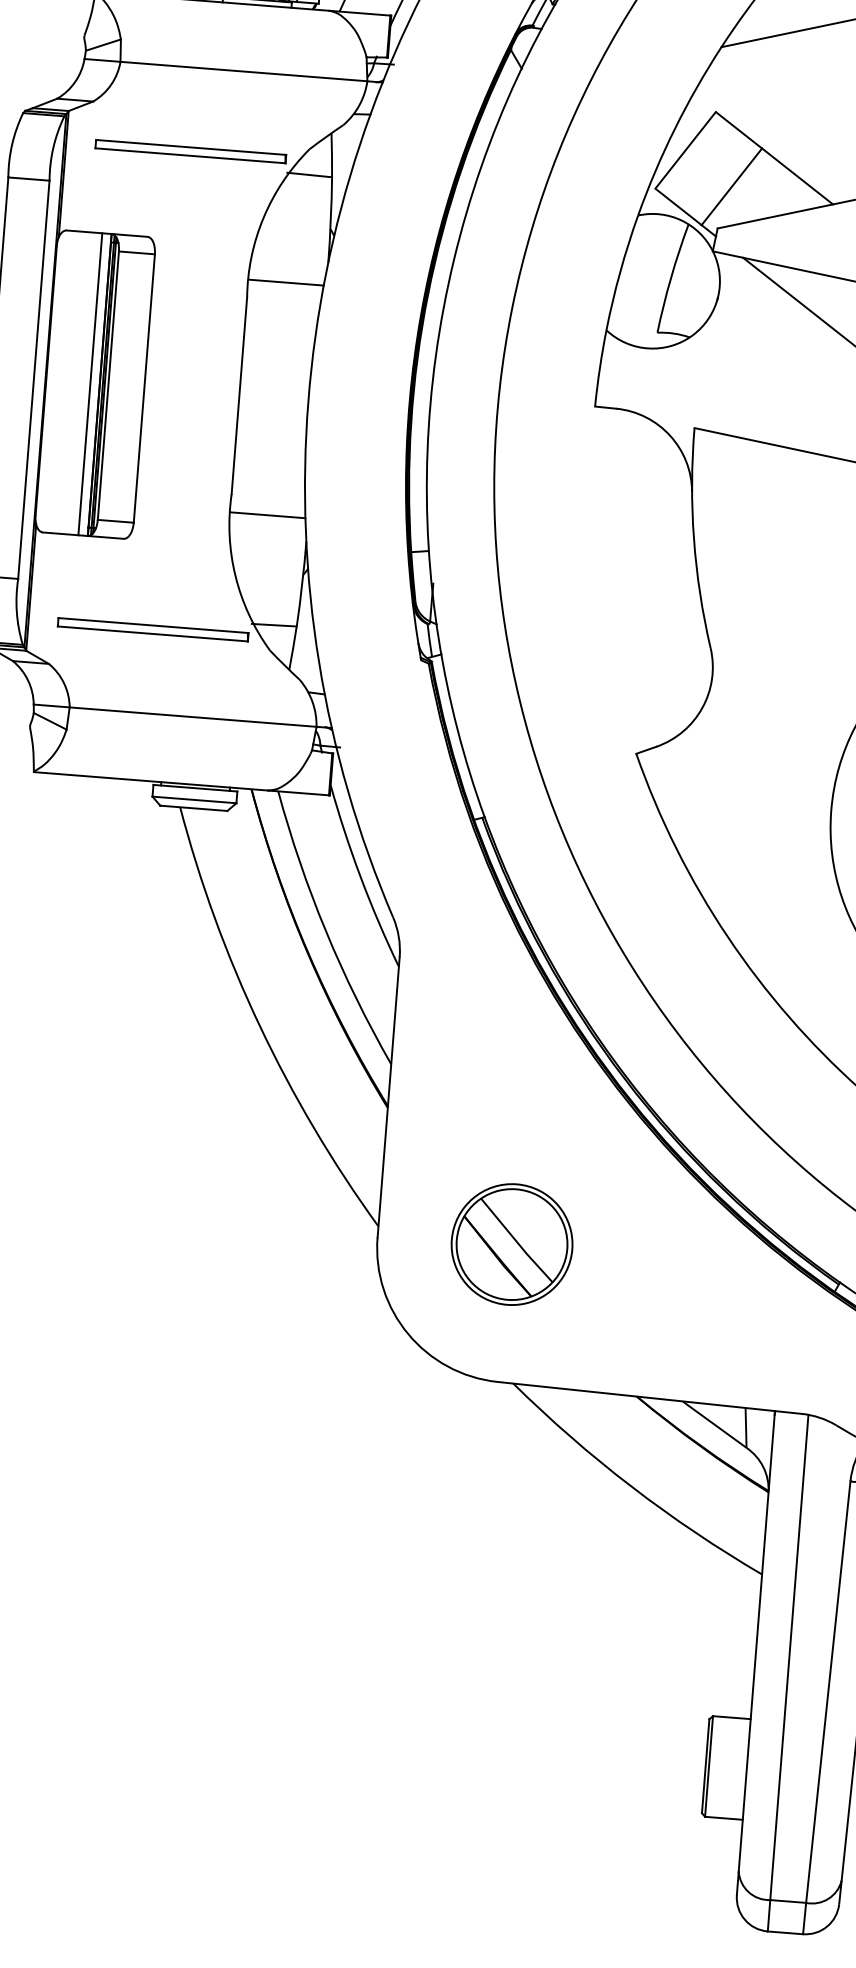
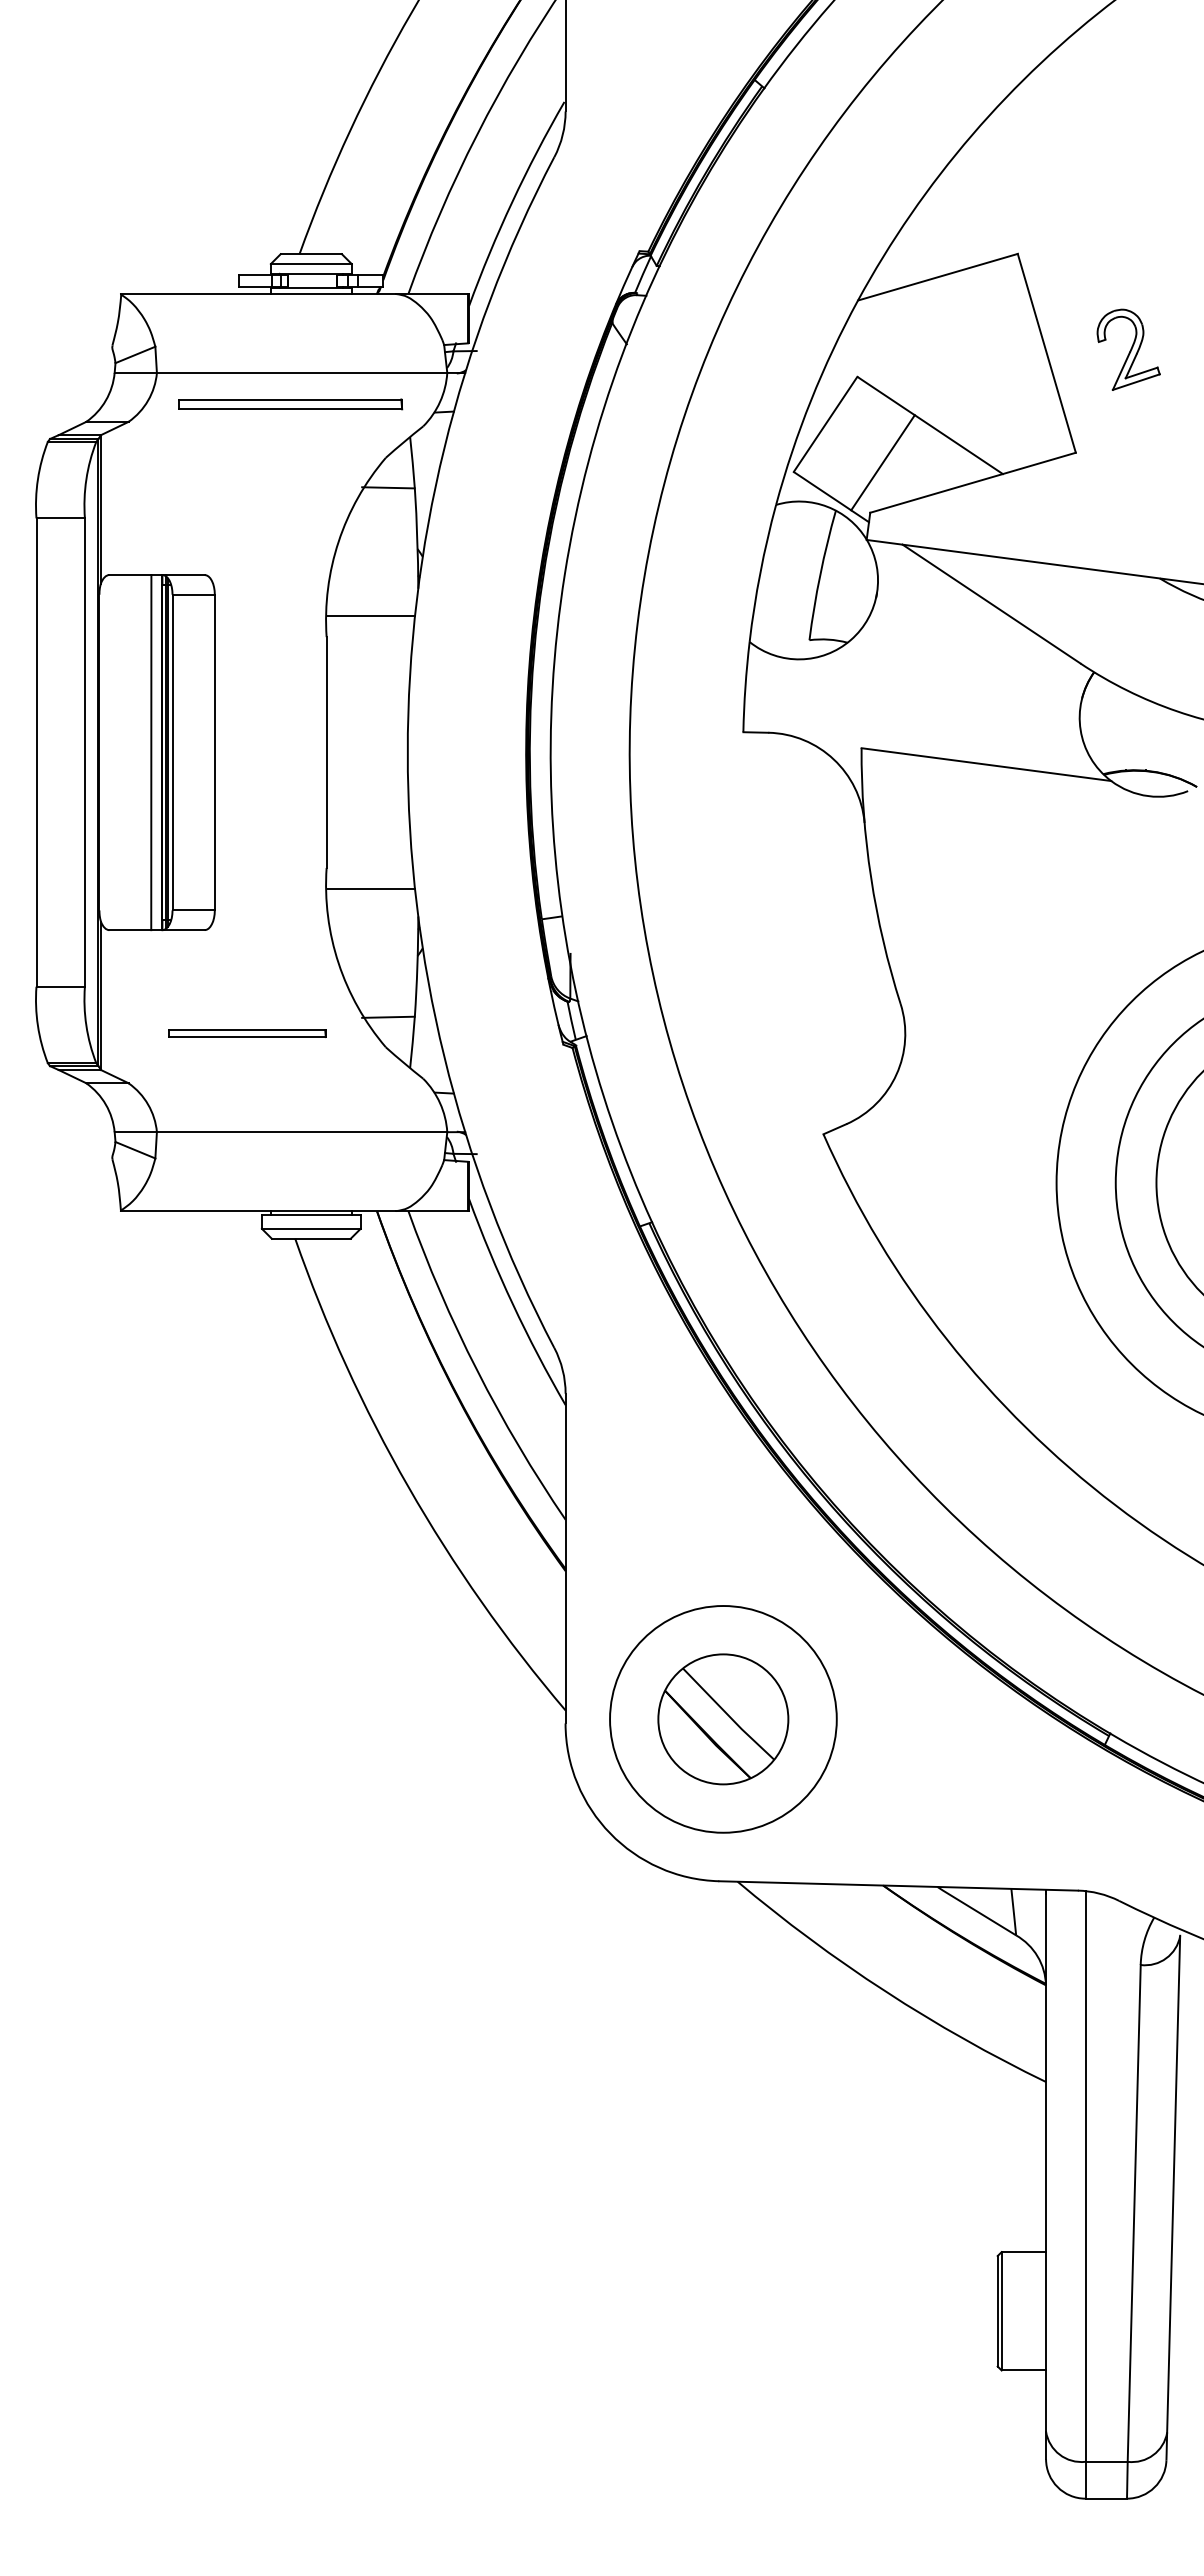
part: (190, 151) -> (290, 404), moved
part: (153, 629) -> (247, 1033), size x0.7
circle: (512, 1244) -> (723, 1719), size x1.6

